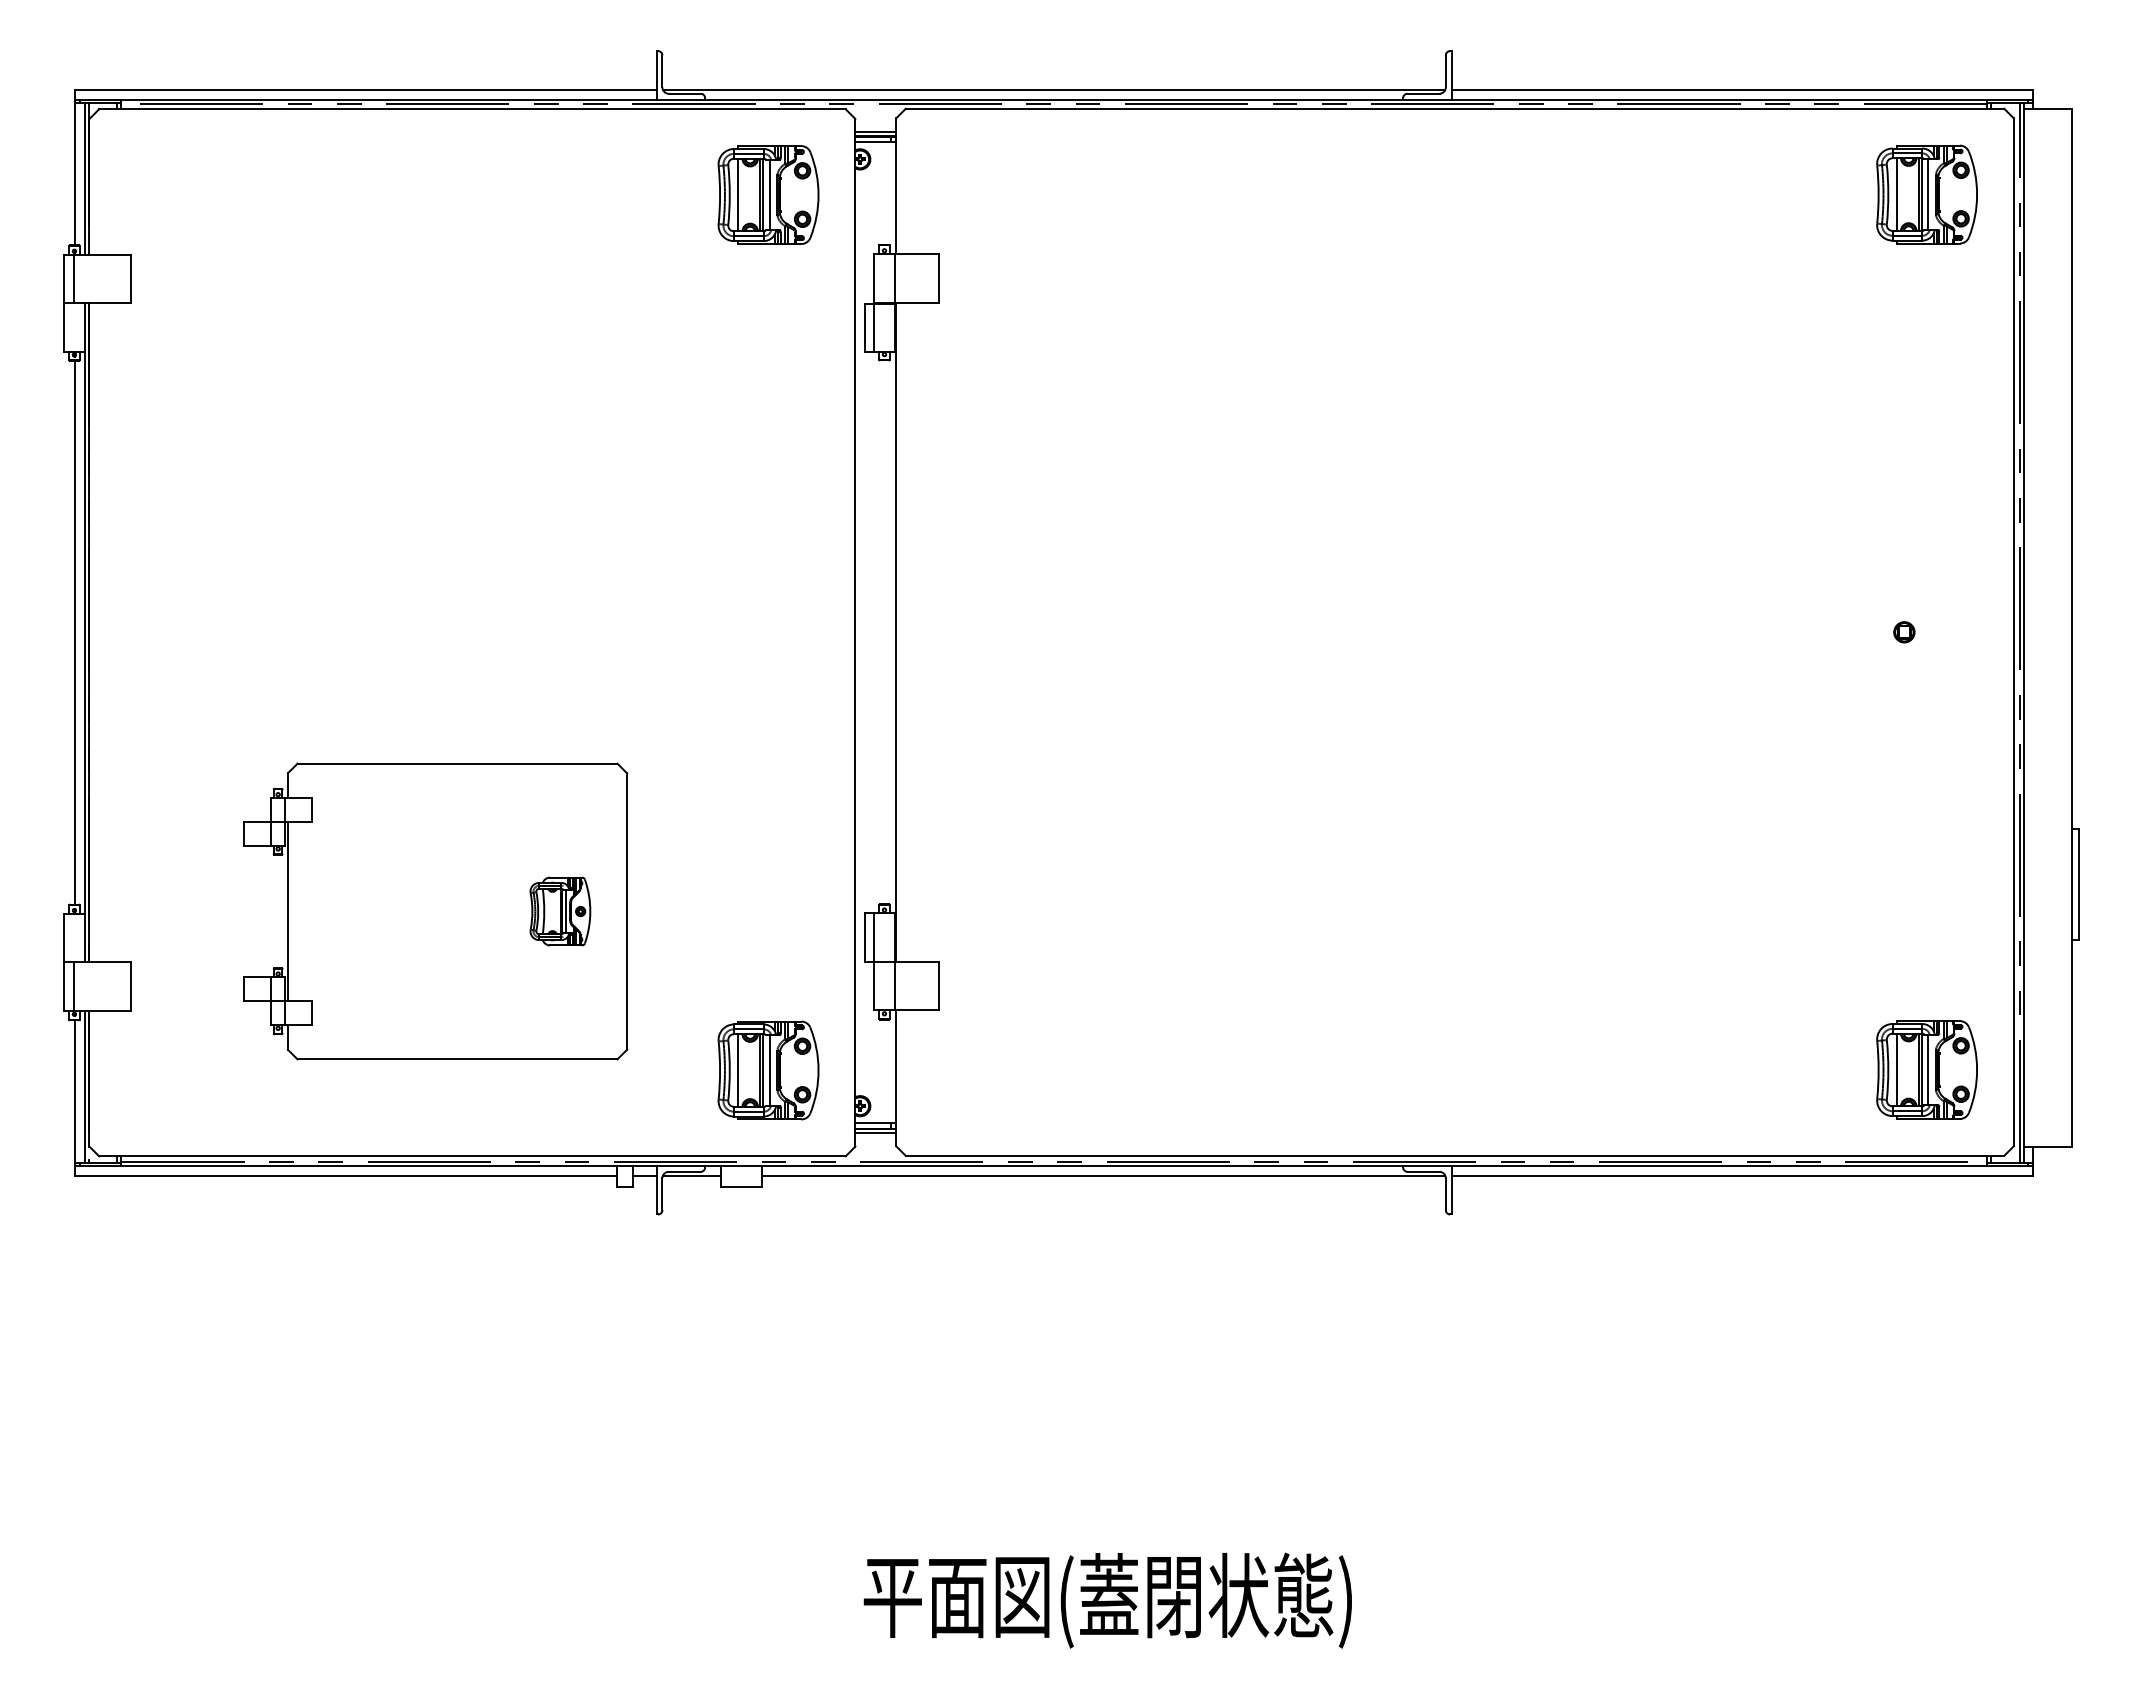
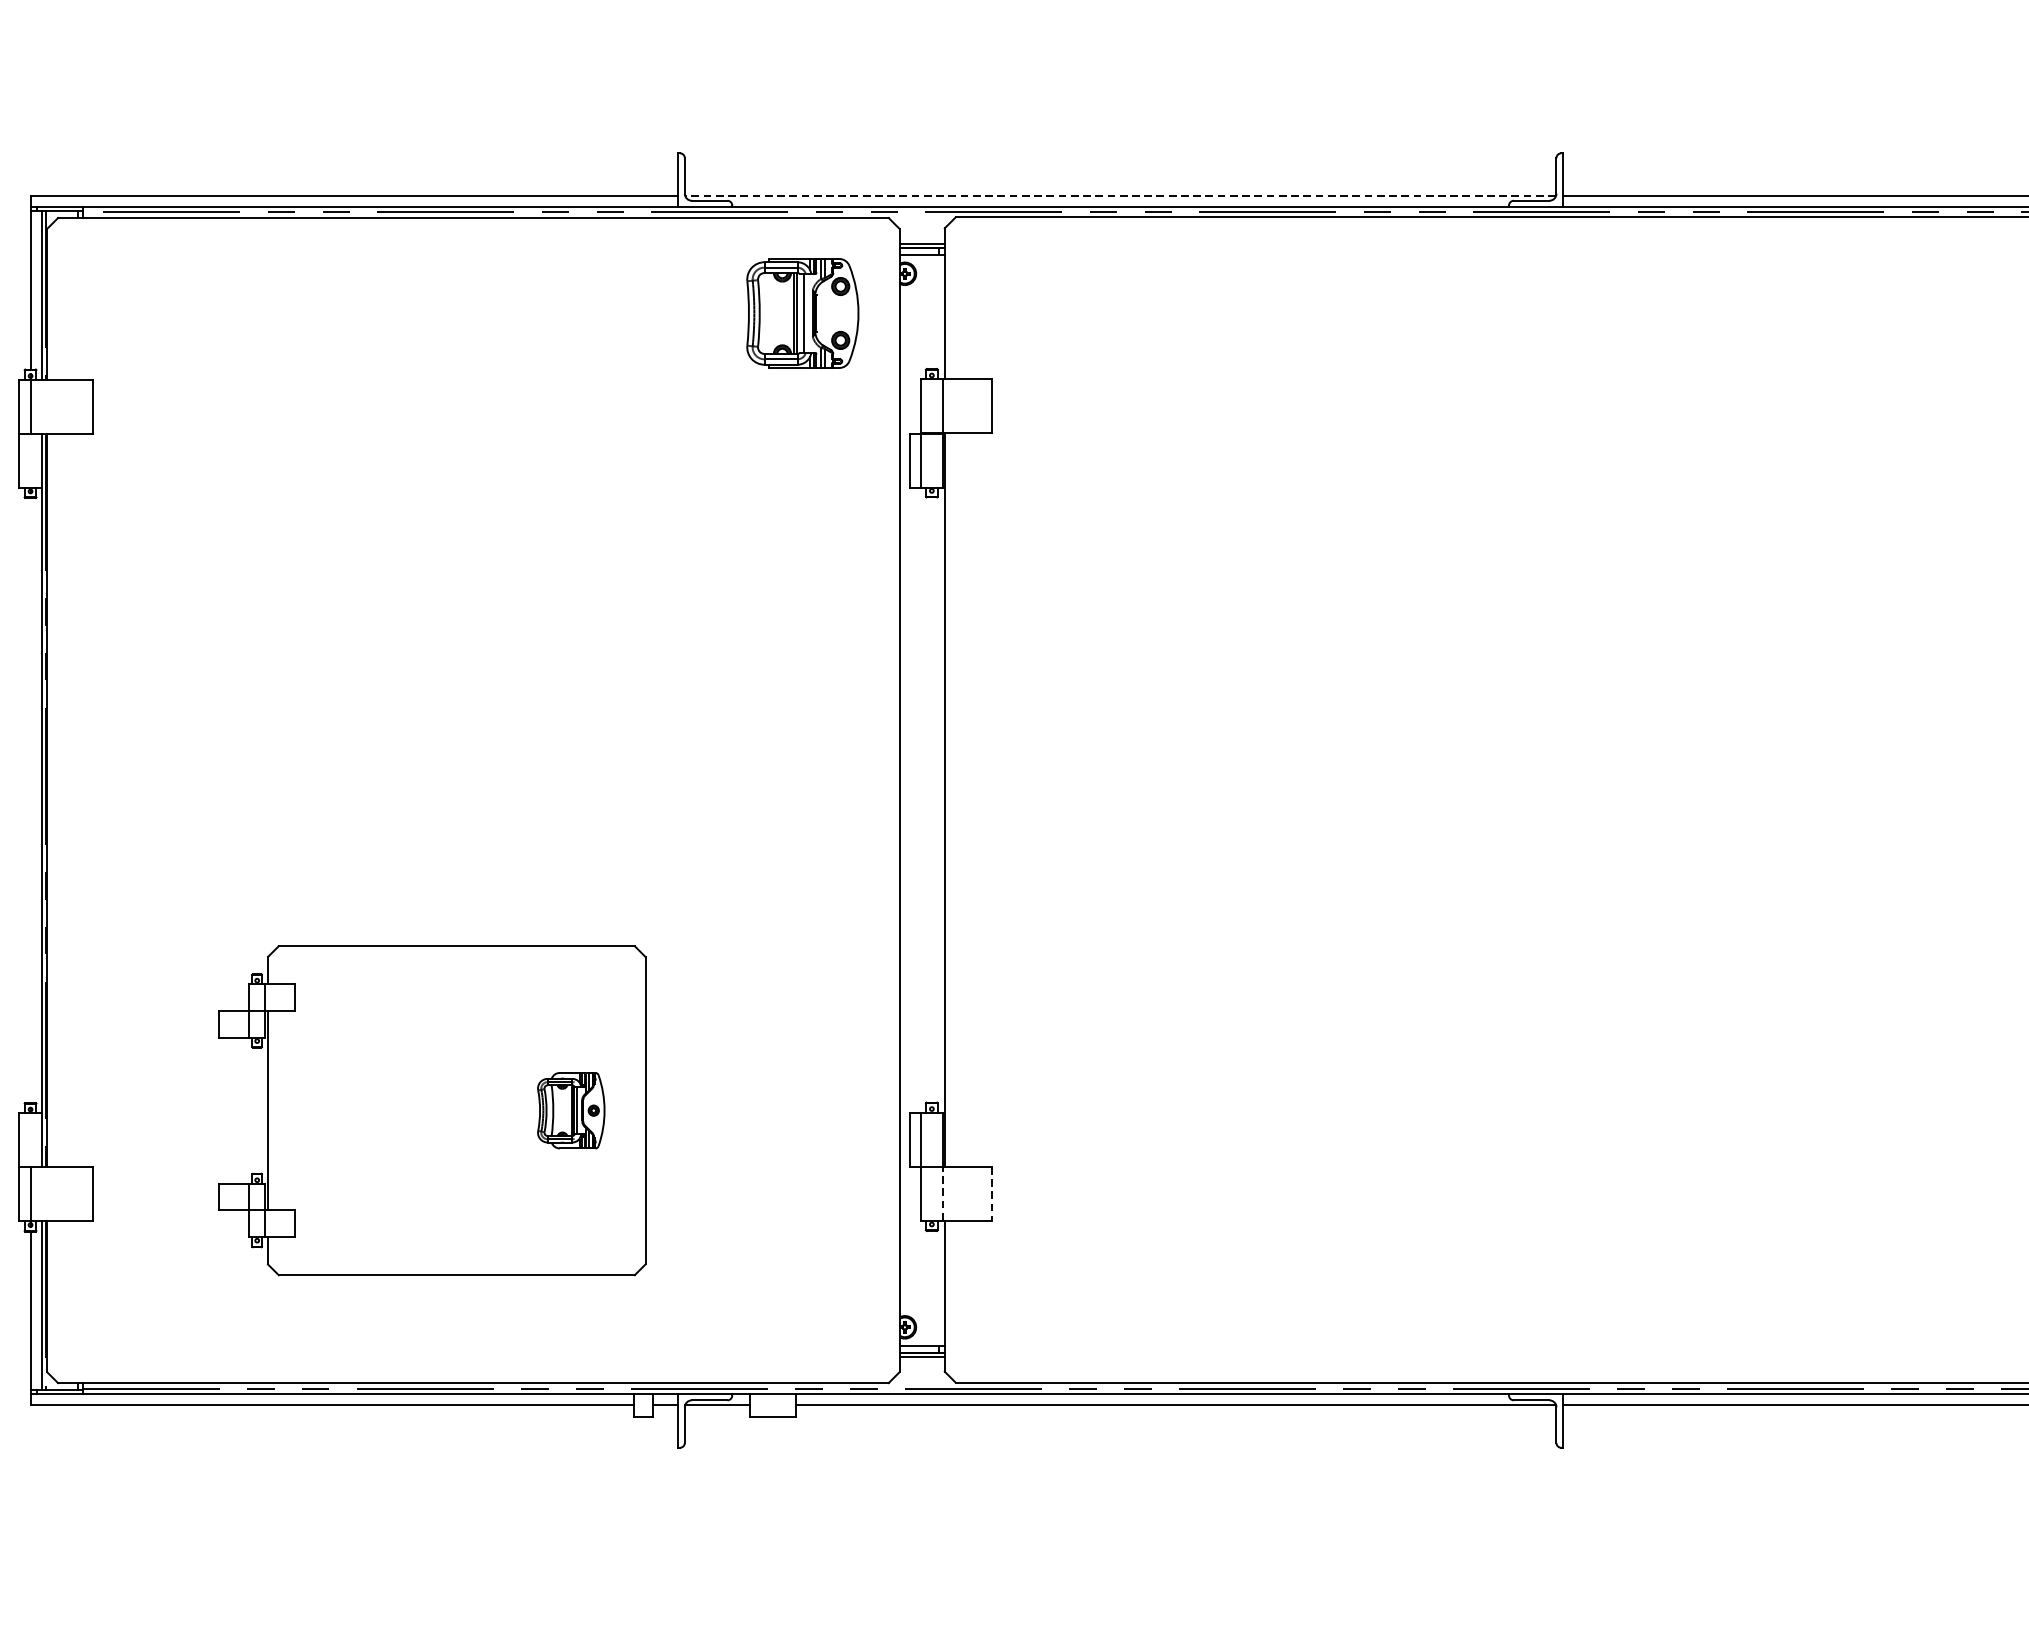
line: (1053, 89) -> (1119, 196), solid -> dashed
line: (738, 194) -> (769, 312), removed
line: (74, 632) -> (30, 800), removed
line: (894, 985) -> (943, 1193), solid -> dashed
line: (938, 986) -> (991, 1194), solid -> dashed
part: (768, 1070) -> (802, 1287), removed

